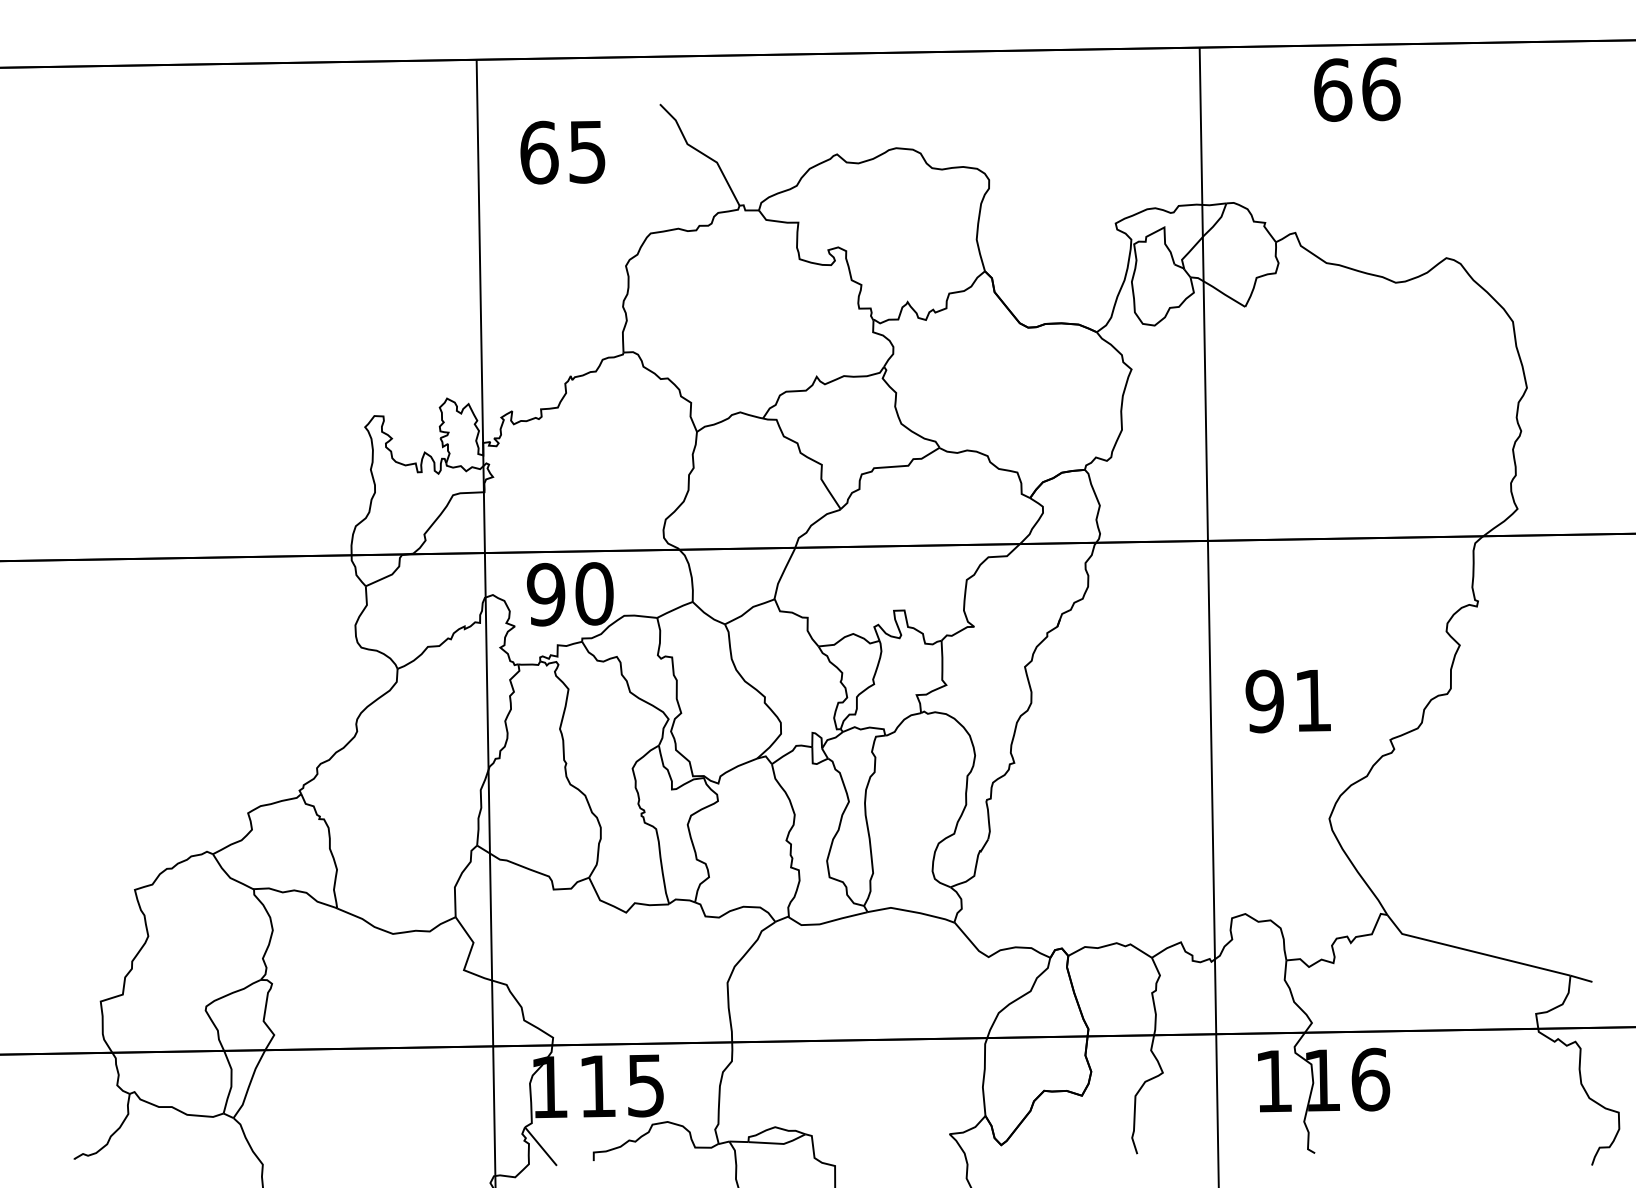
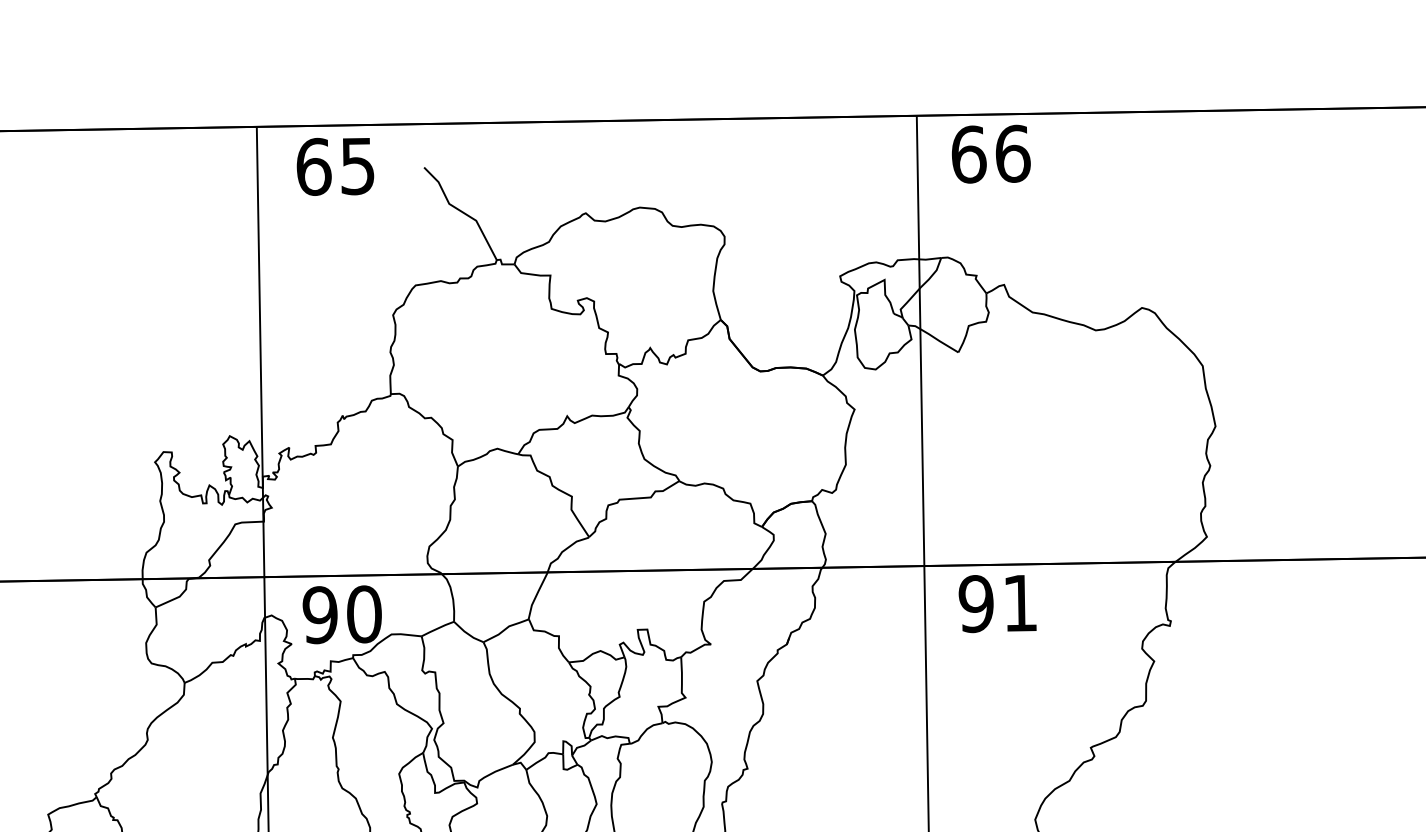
text: (1357, 89) -> (991, 154), moved
text: (562, 152) -> (335, 166), moved
text: (1287, 701) -> (996, 604), moved

